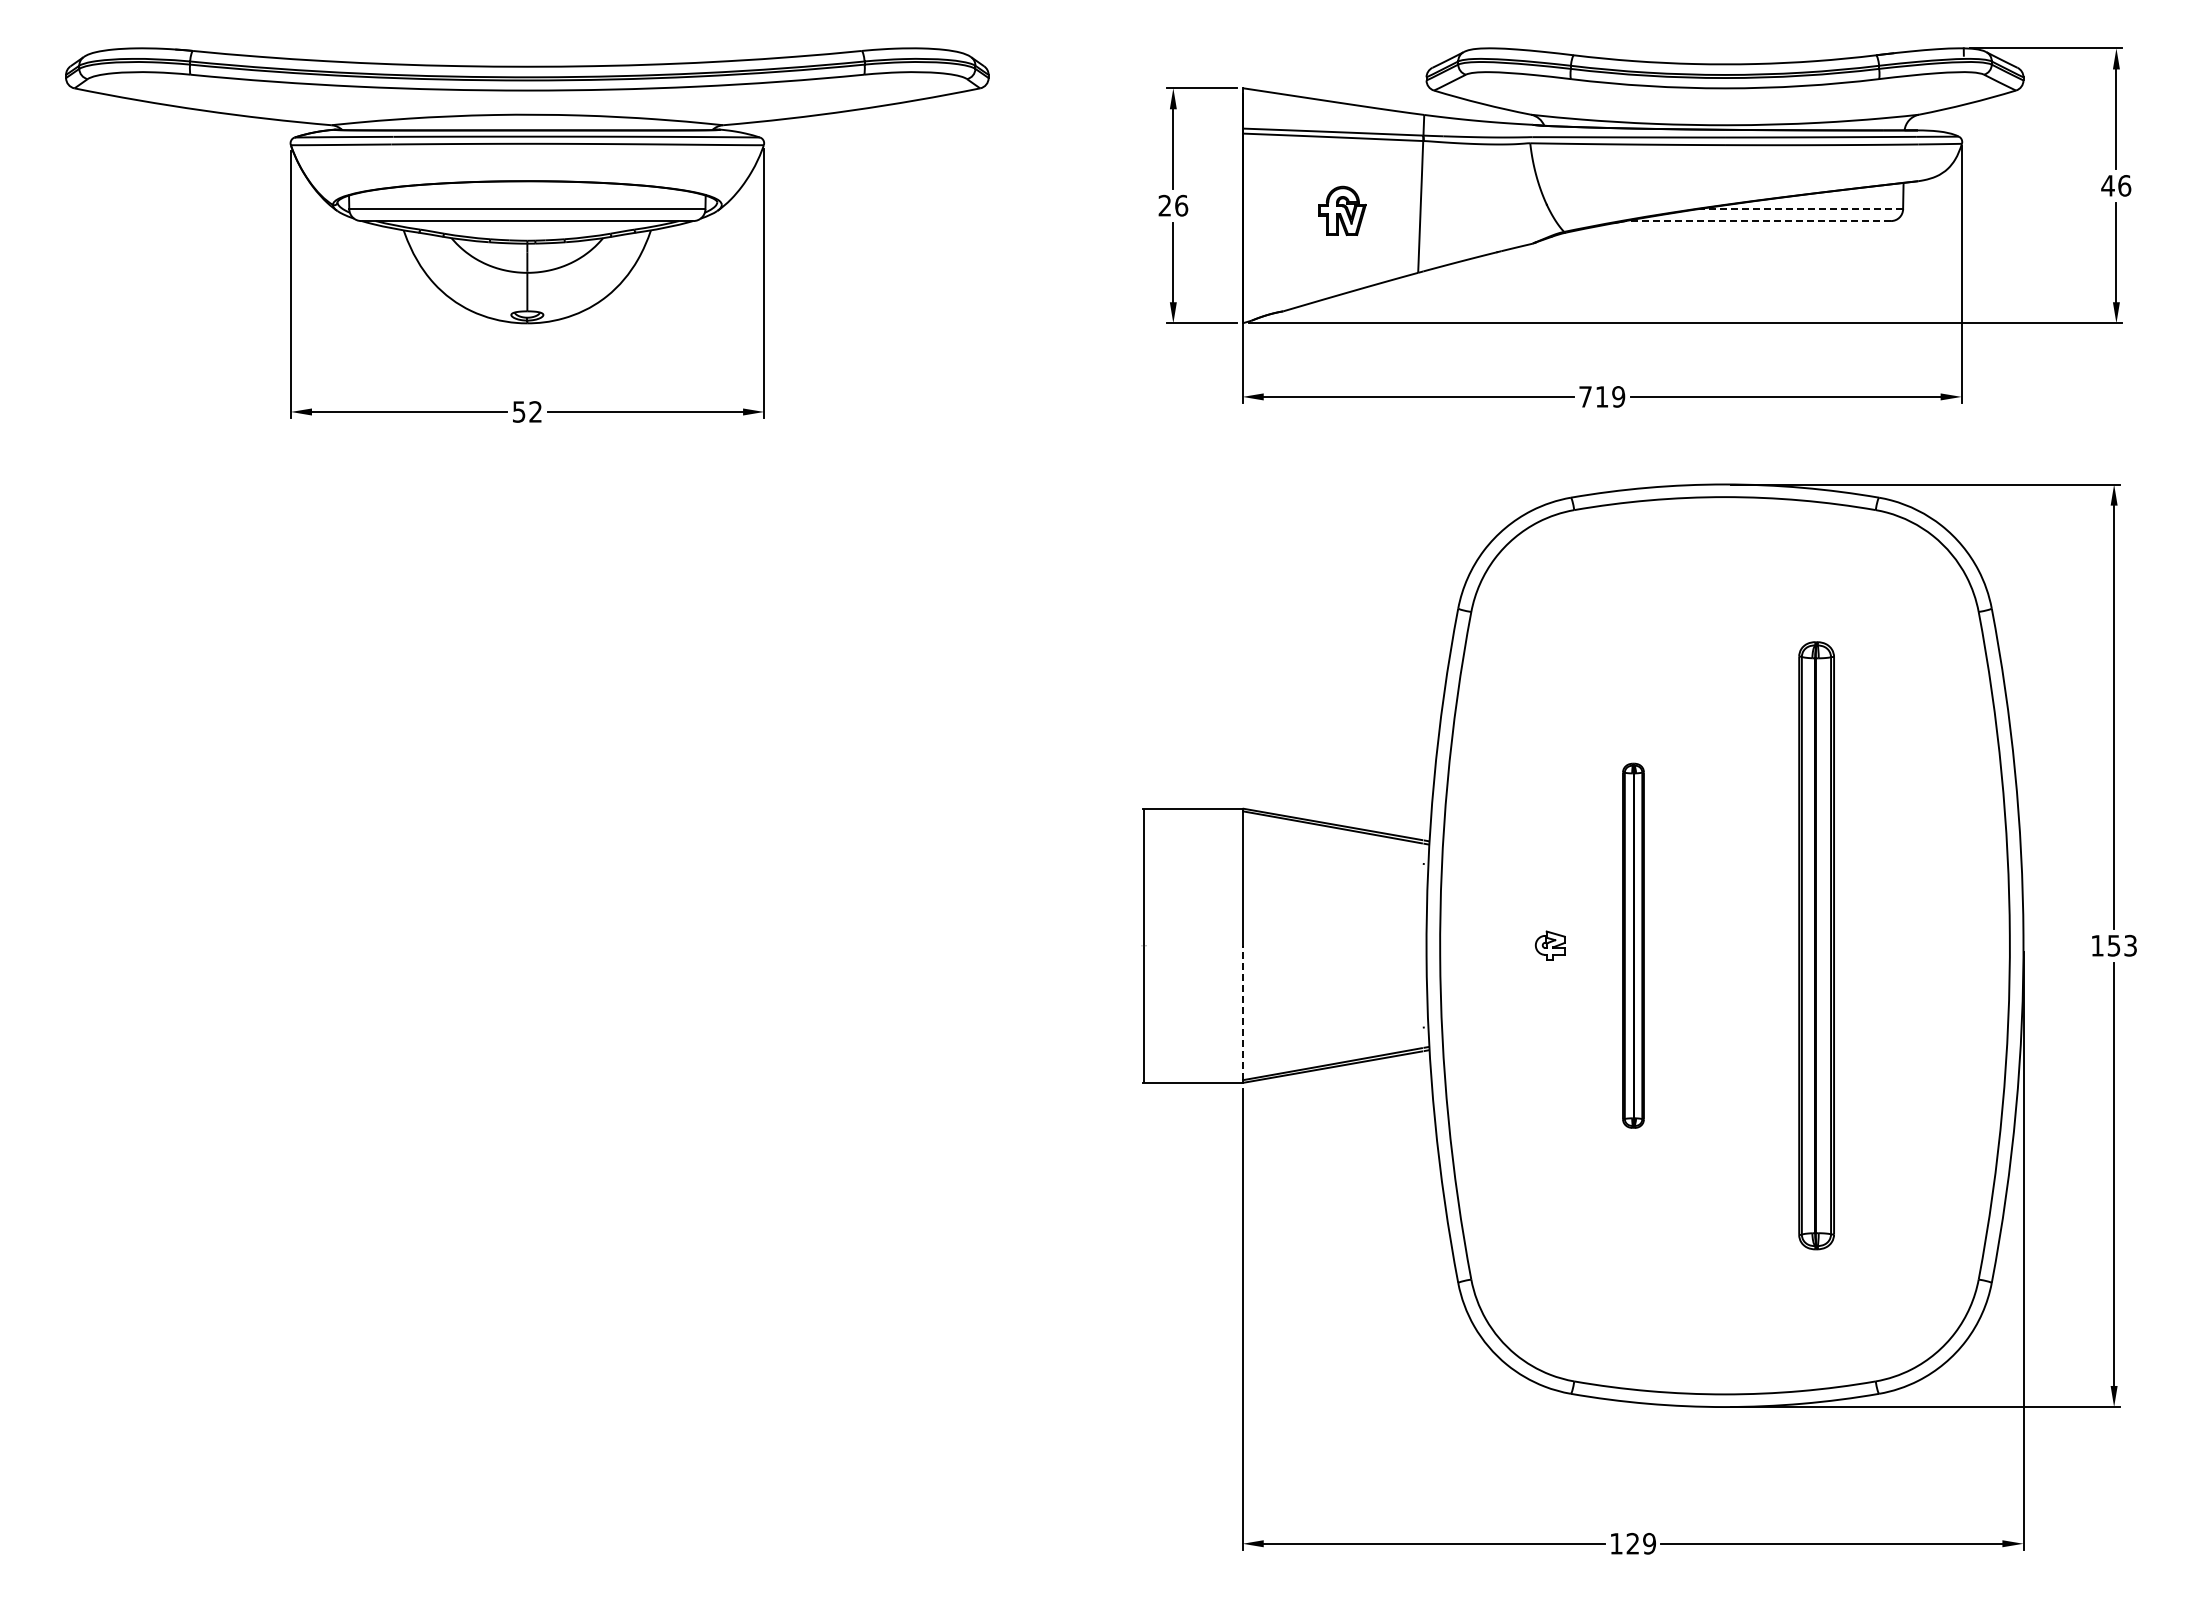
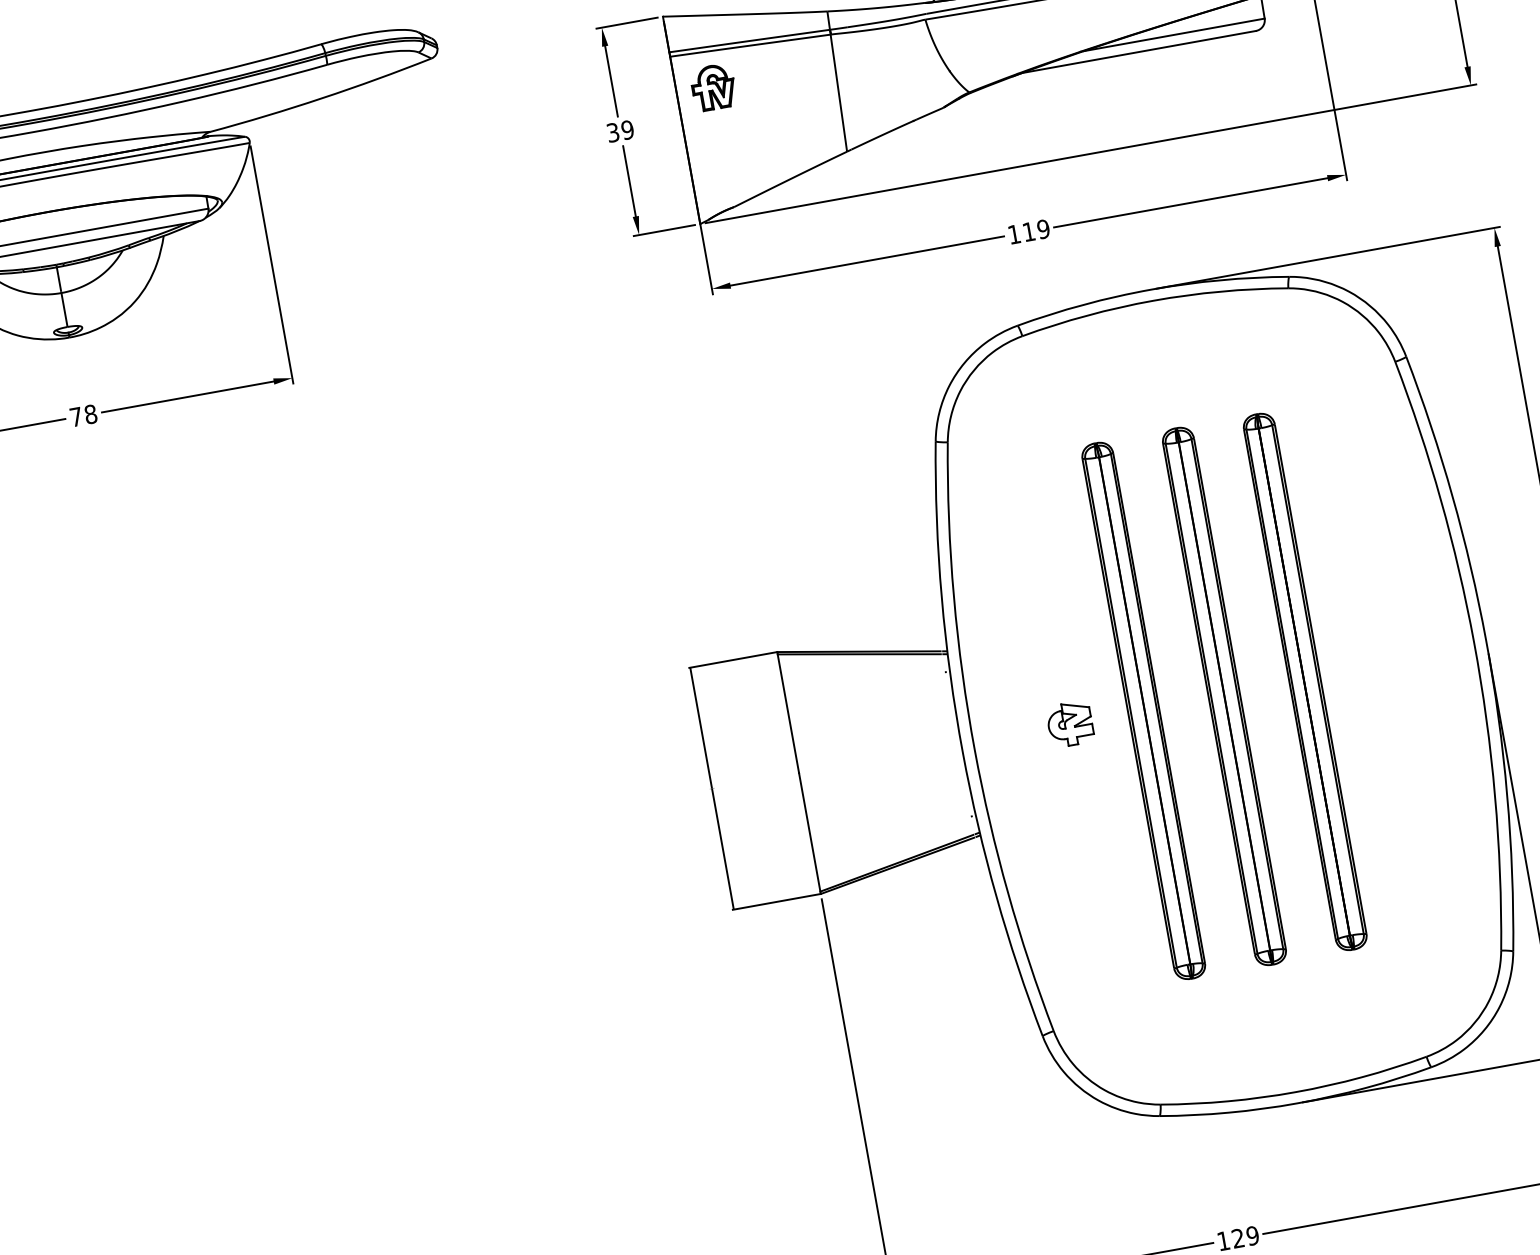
text: (1173, 205) -> (620, 131), 26 -> 39
line: (1800, 209) -> (1174, 35), dashed -> solid
part: (1342, 210) -> (713, 87), moved
line: (1758, 221) -> (1139, 52), dashed -> solid
text: (1585, 396) -> (1014, 234), 719 -> 119
text: (527, 411) -> (83, 415), 52 -> 78
part: (1550, 945) -> (1070, 723), size x1.67
part: (1633, 945) -> (1143, 710), size x1.67
part: (1724, 945) -> (1223, 696), added
line: (1242, 1012) -> (809, 831), dashed -> solid

